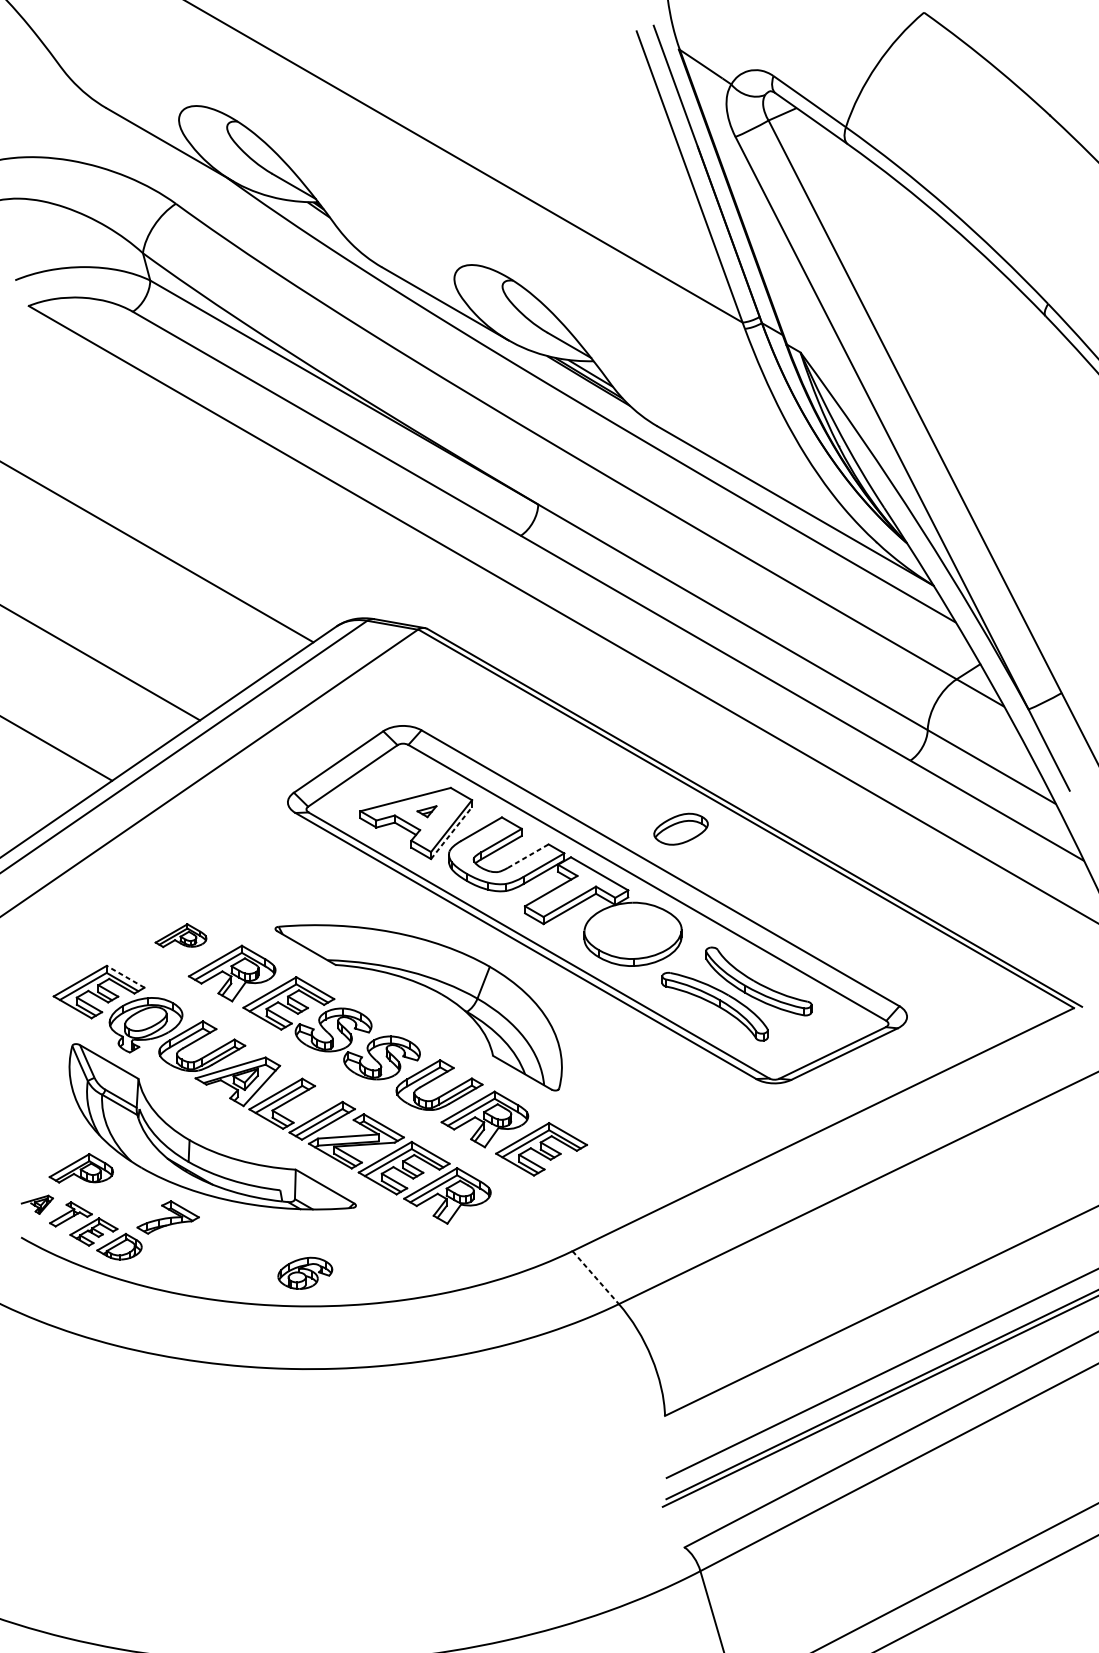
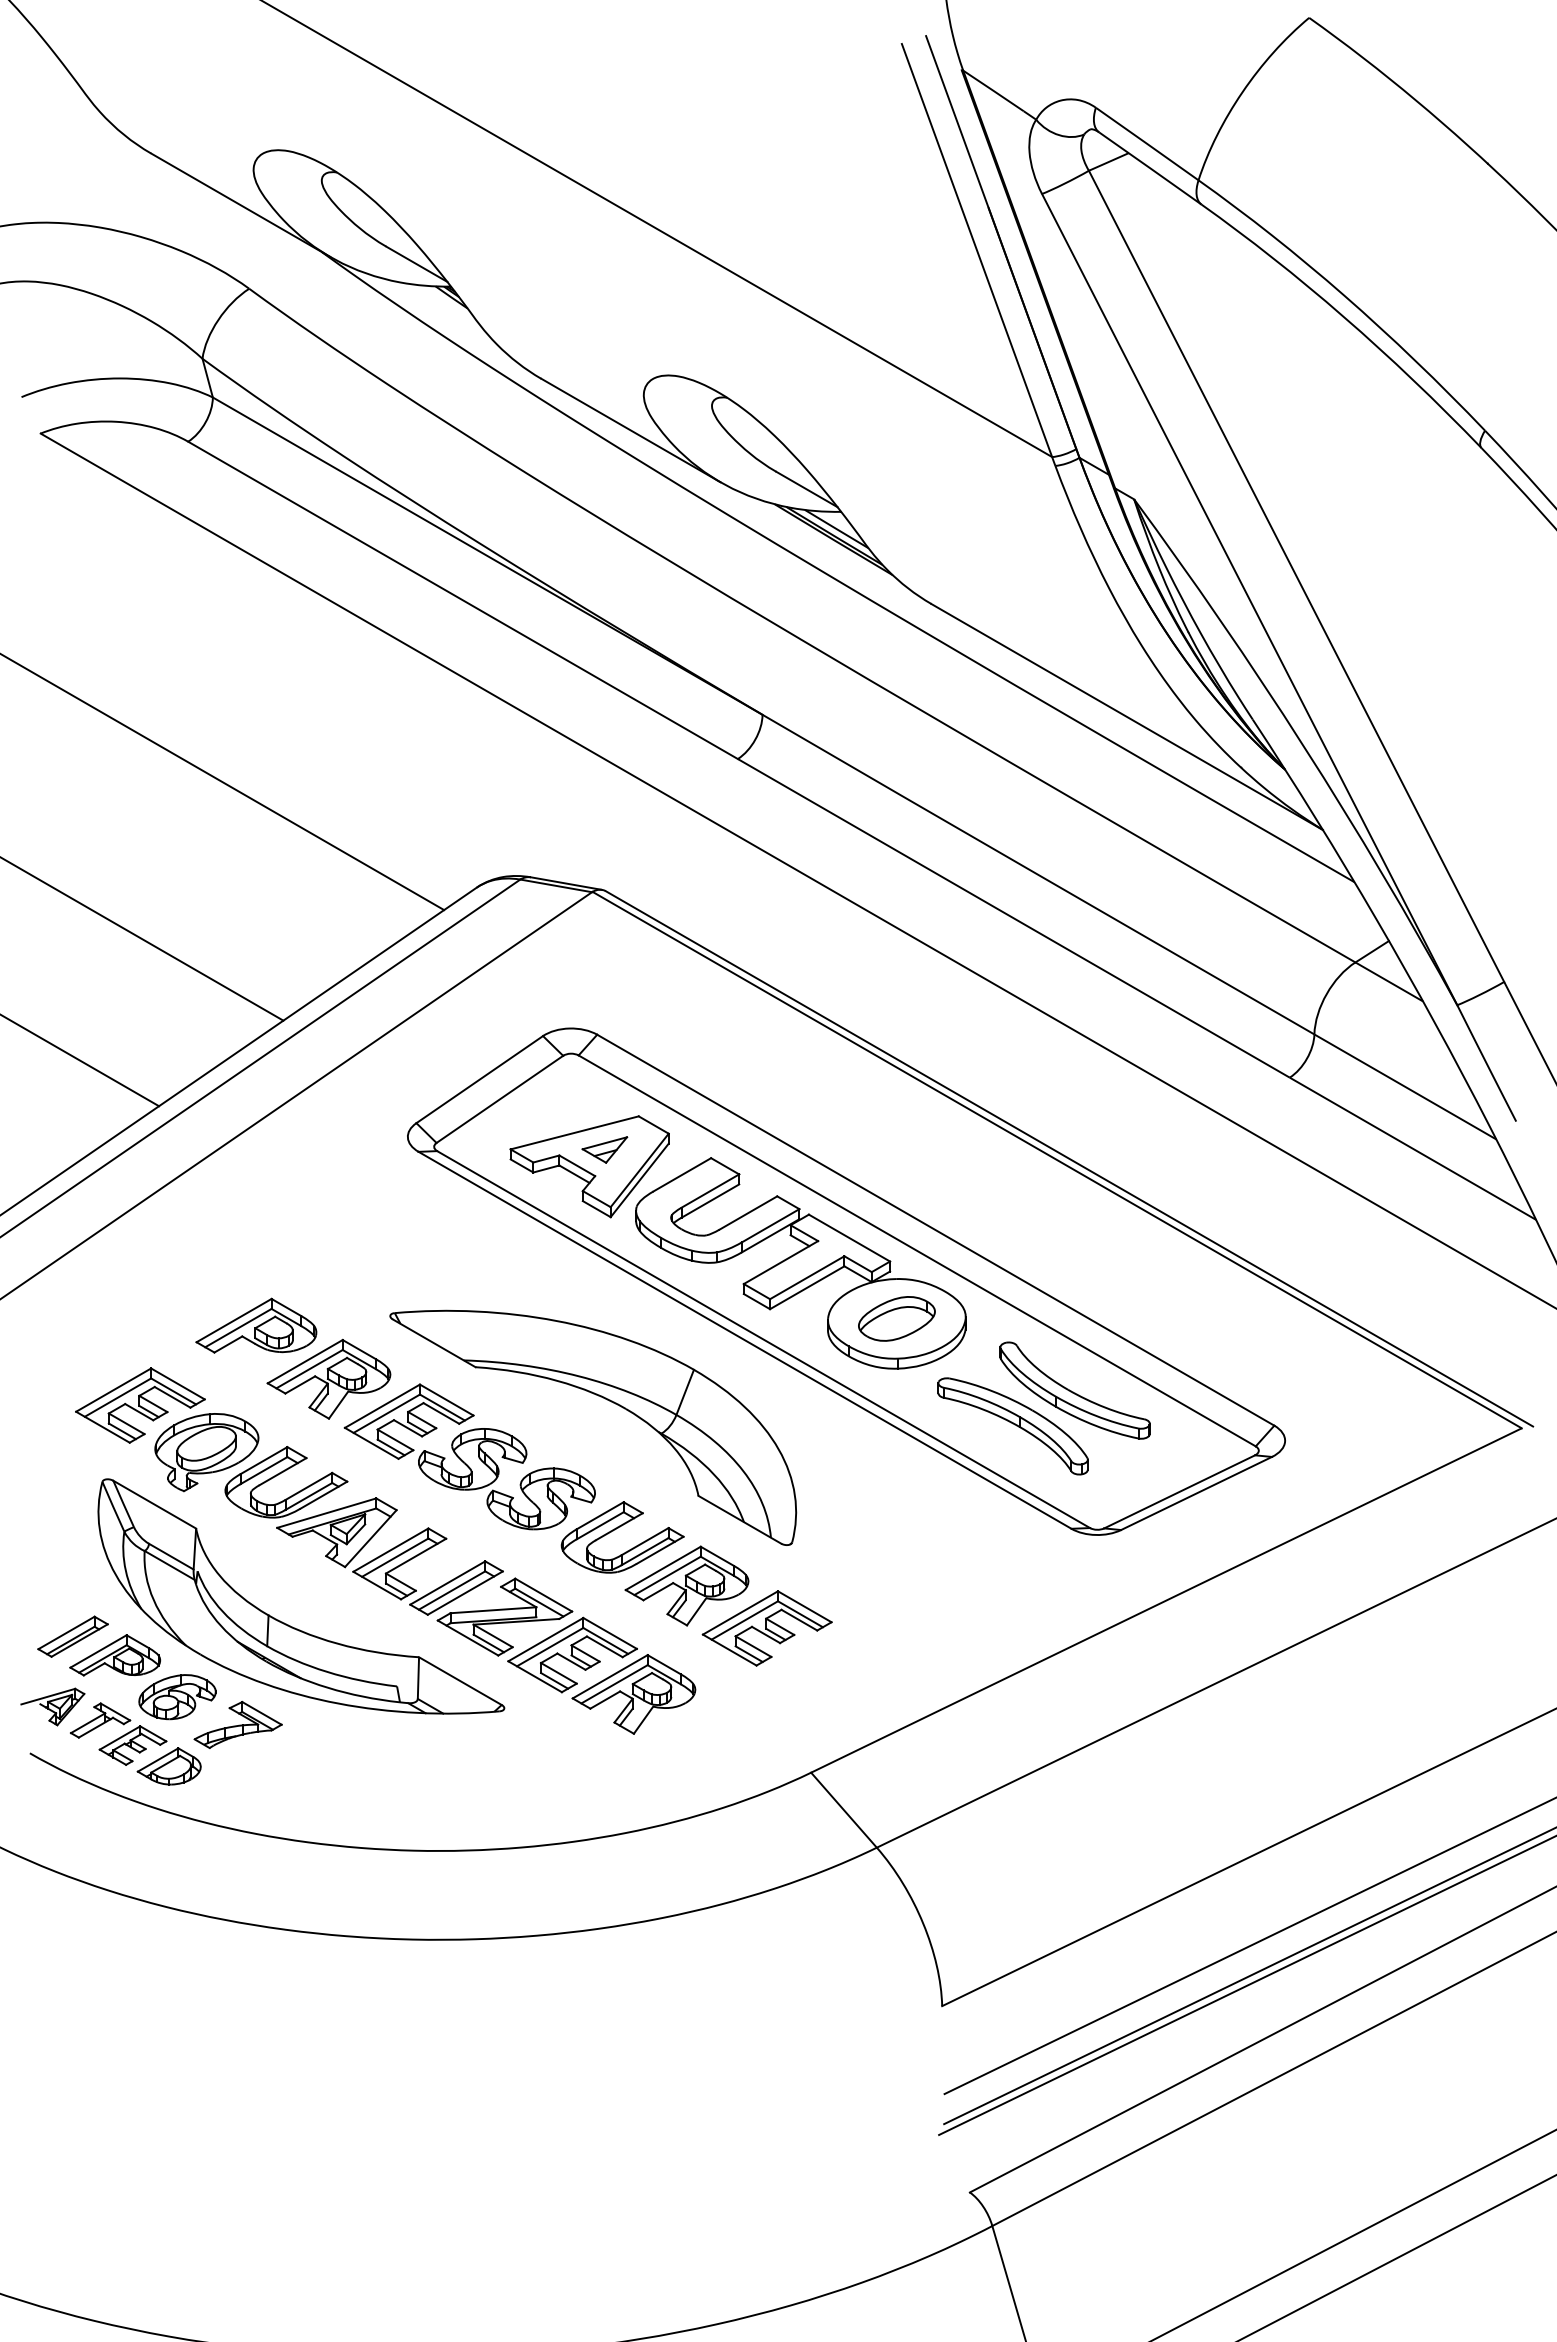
part: (426, 811) -> (604, 1149), size x1.67
part: (680, 828) -> (896, 1318), moved
line: (451, 833) -> (639, 1180), dashed -> solid
line: (528, 855) -> (748, 1212), dashed -> solid
part: (181, 935) -> (256, 1325), size x1.67
line: (125, 976) -> (177, 1383), dashed -> solid
part: (51, 1155) -> (72, 1636), added
part: (37, 1204) -> (52, 1706), size x1.43
part: (305, 1273) -> (177, 1697), moved
line: (596, 1277) -> (844, 1810), dashed -> solid

